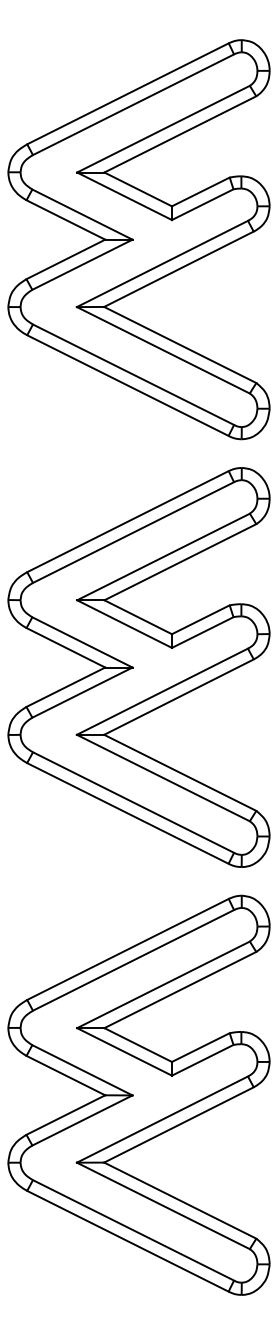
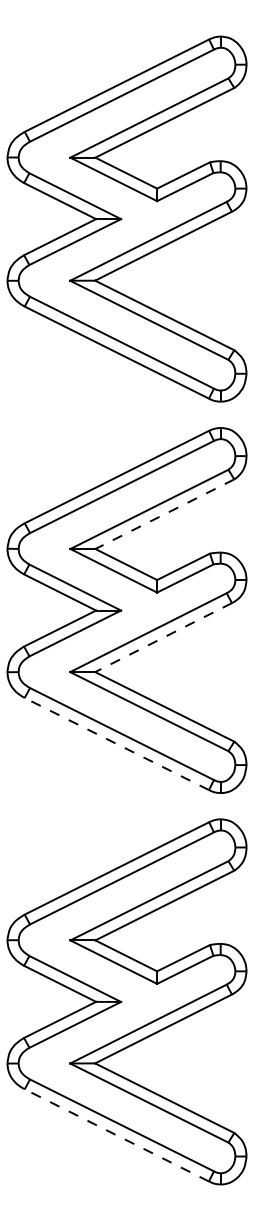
line: (180, 562) -> (164, 514), solid -> dashed
line: (178, 697) -> (163, 637), solid -> dashed
line: (127, 813) -> (116, 744), solid -> dashed
line: (127, 1241) -> (116, 1135), solid -> dashed

